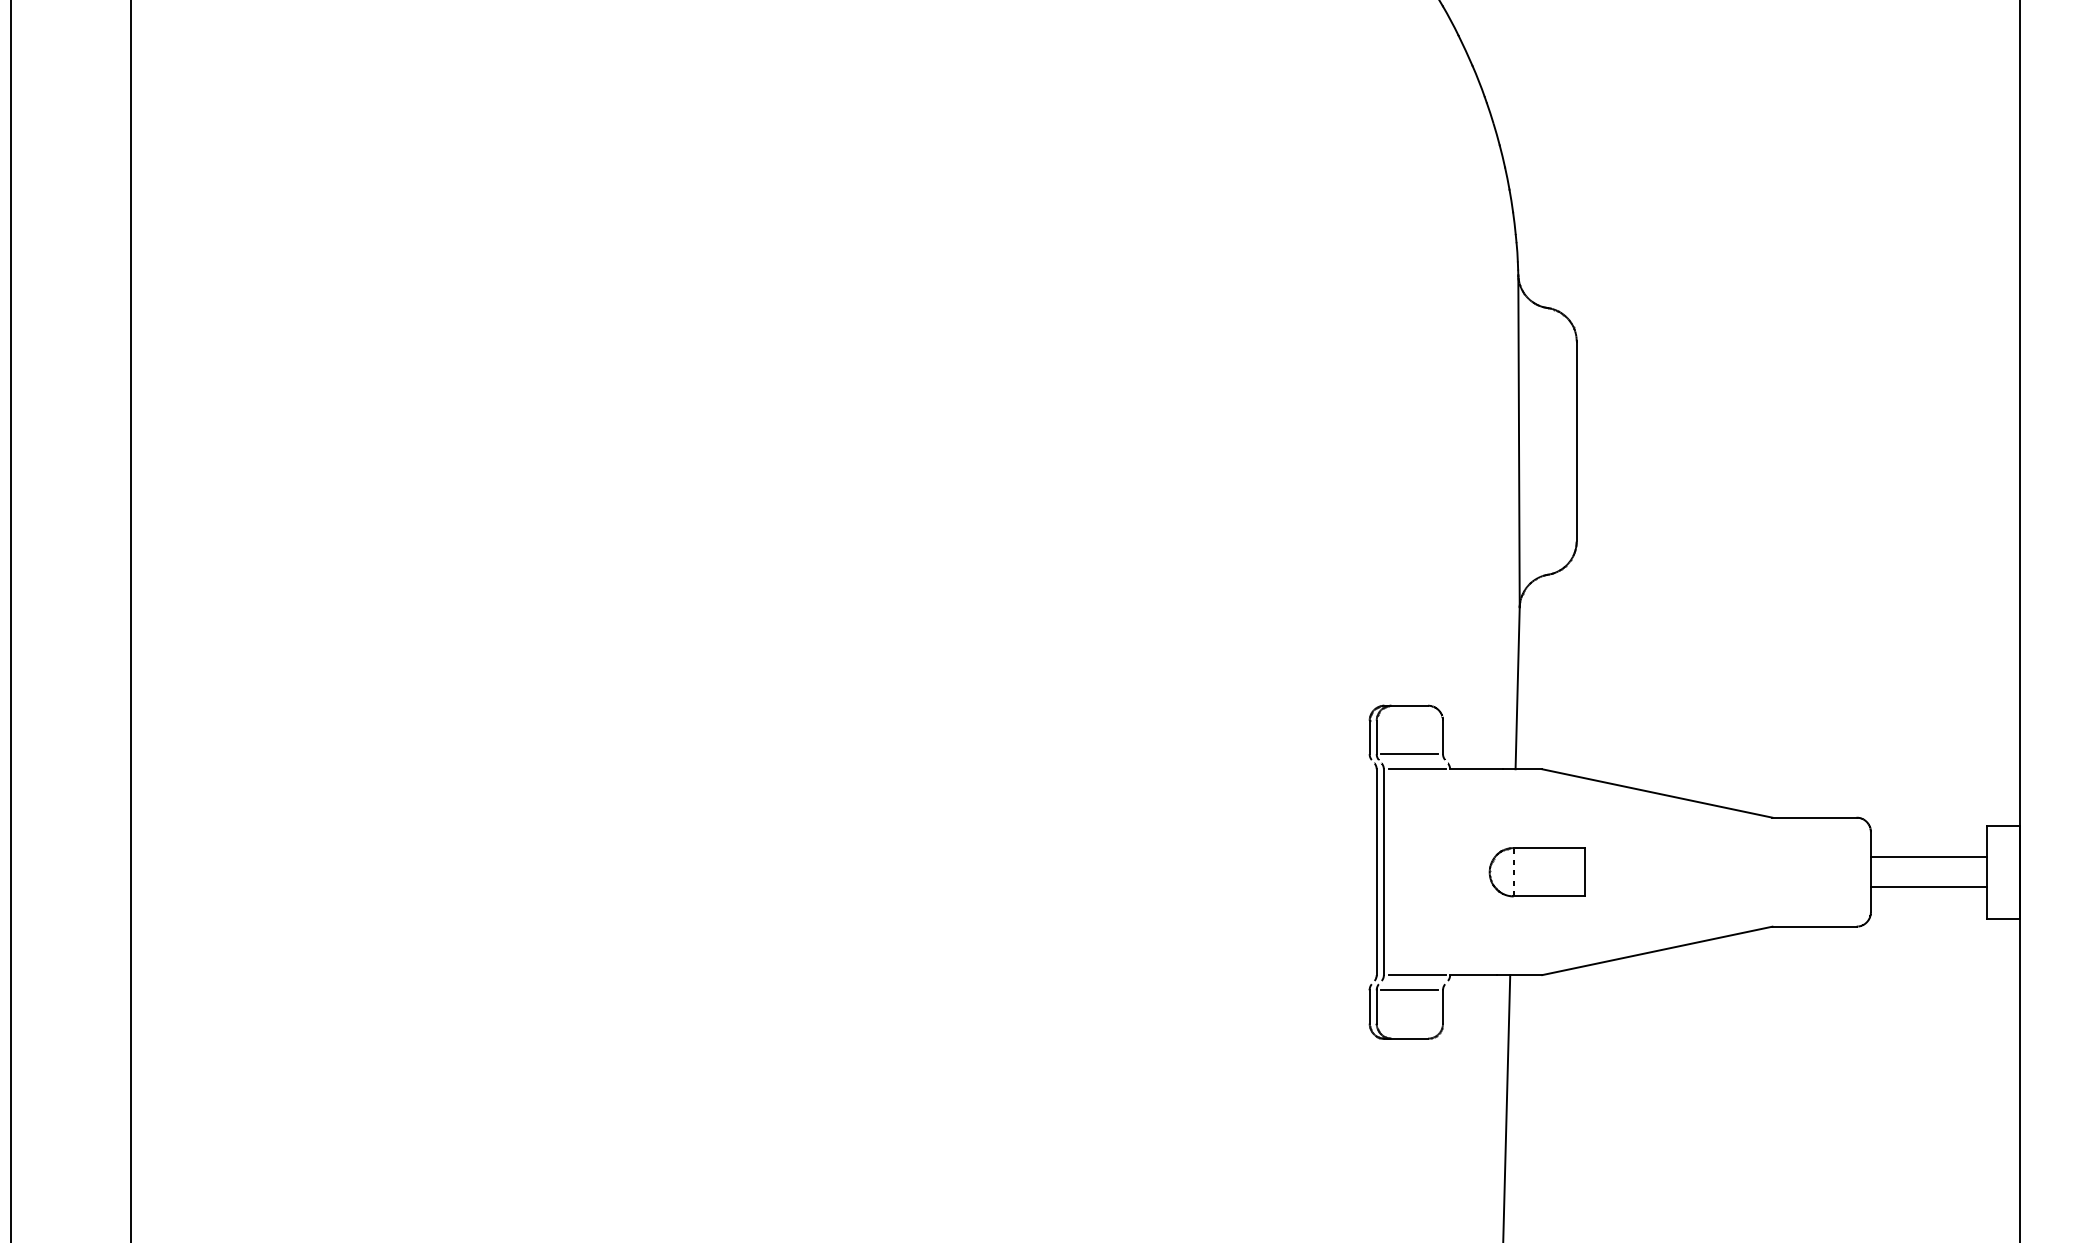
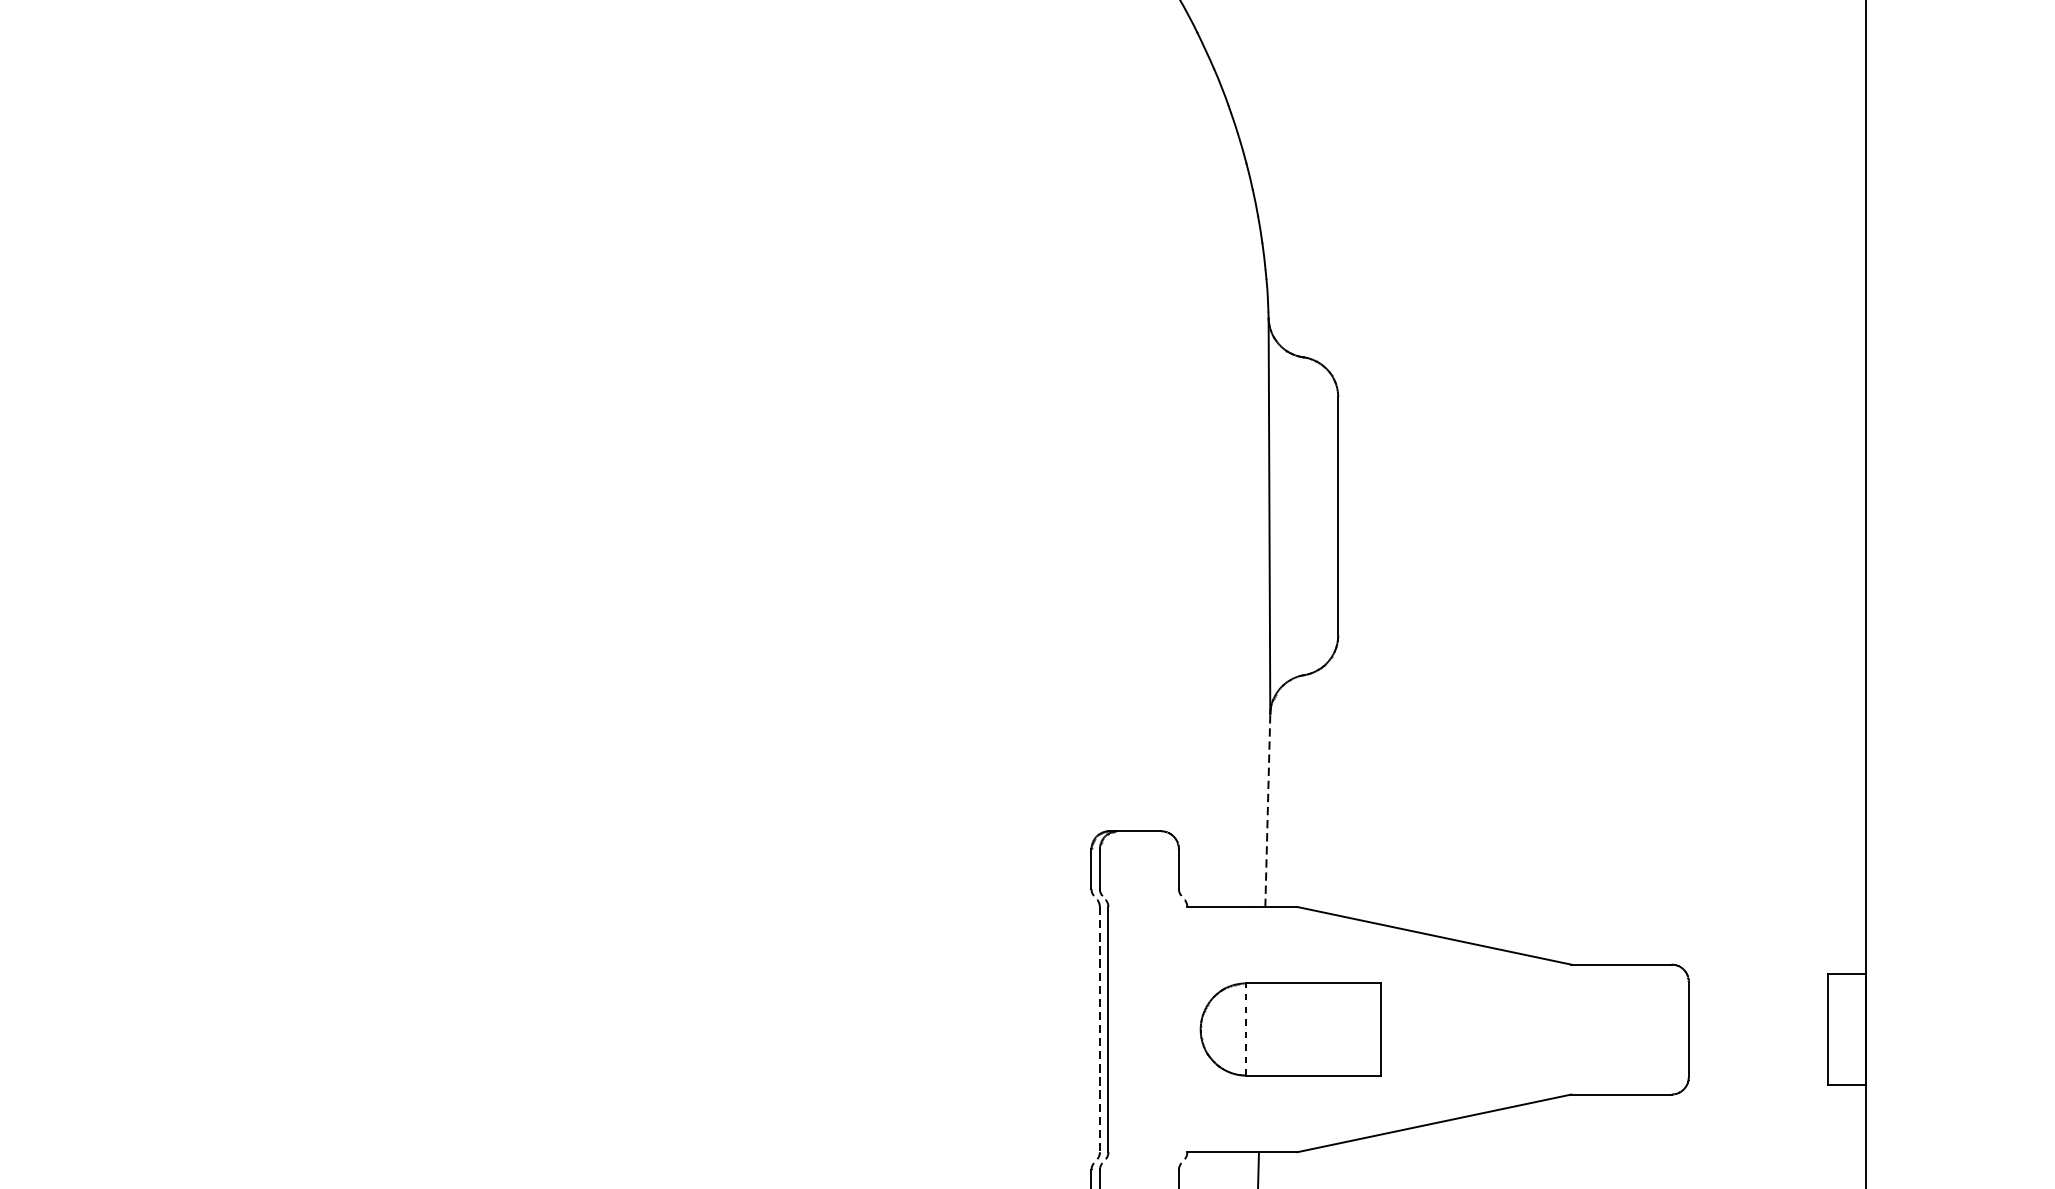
line: (1517, 687) -> (1267, 809), solid -> dashed
line: (1409, 754) -> (1138, 889), removed
line: (1416, 769) -> (1147, 907), removed
line: (1928, 857) -> (1757, 1012), removed
line: (1376, 872) -> (1099, 1029), solid -> dashed
part: (1536, 872) -> (1290, 1029), size x1.6
line: (1928, 887) -> (1757, 1047), removed
line: (1416, 975) -> (1147, 1152), removed
line: (1409, 990) -> (1138, 1170), removed

